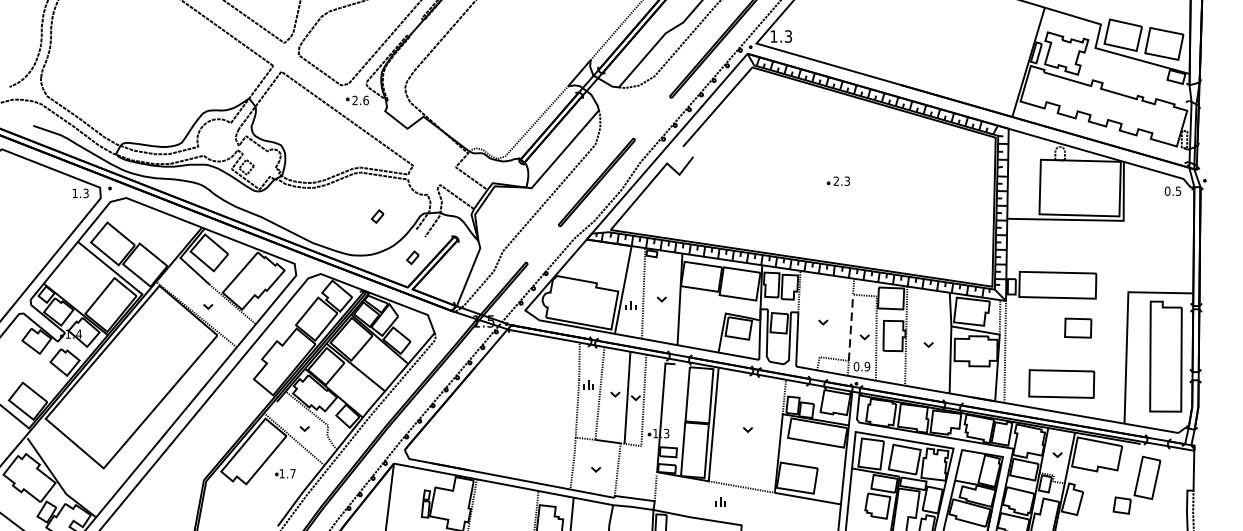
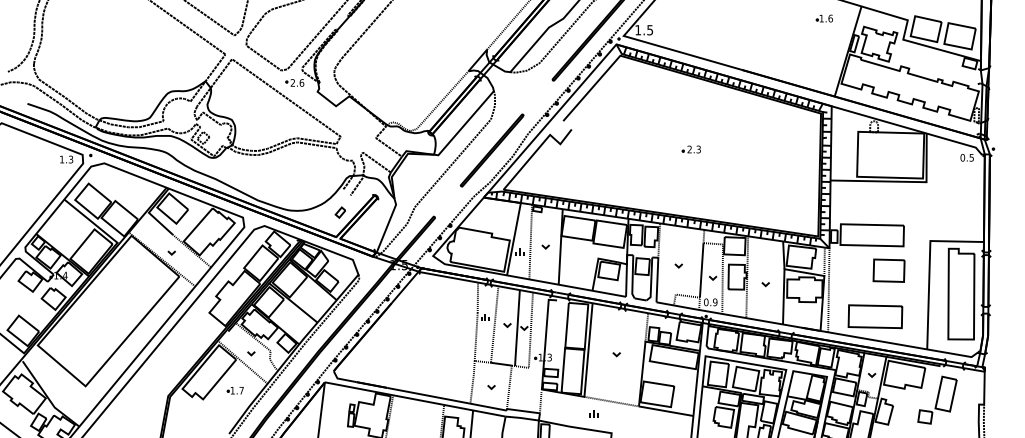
part: (998, 22) -> (823, 18), added
text: (788, 35) -> (650, 29), 1.3 -> 1.5
part: (376, 216) -> (310, 178), removed
line: (850, 326) -> (701, 269), dashed -> solid
part: (1077, 327) -> (888, 270), size x1.43

